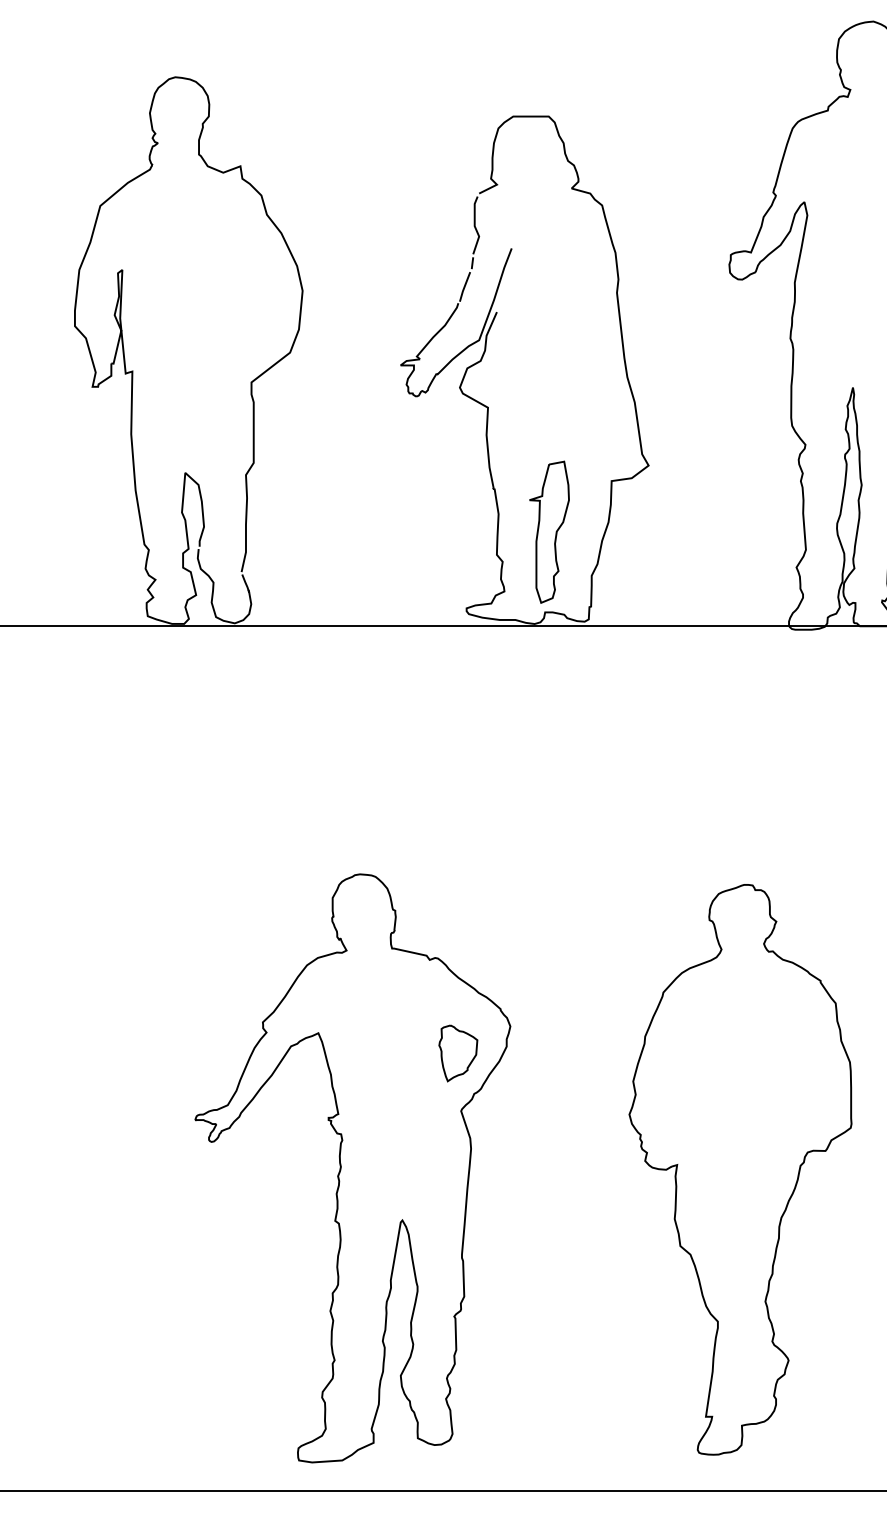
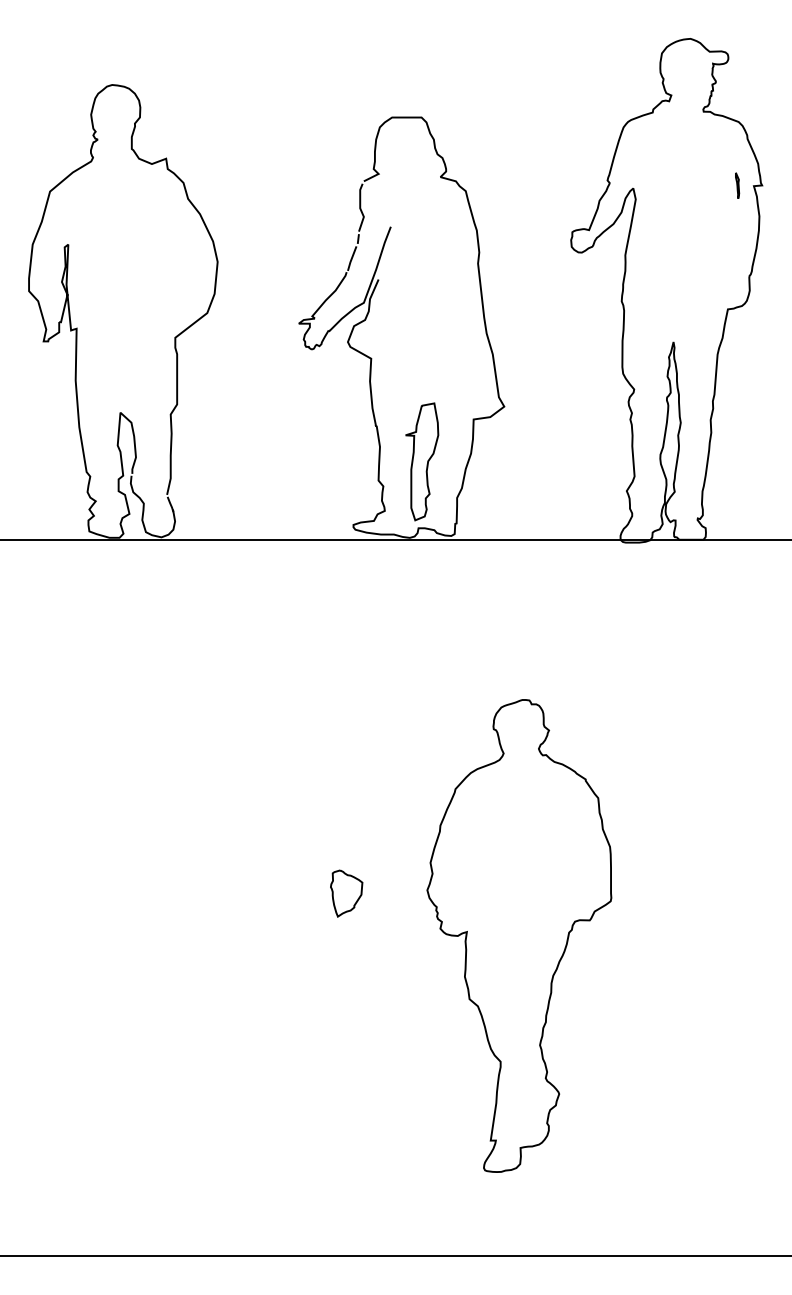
part: (353, 1167) -> (259, 988), removed
part: (740, 1169) -> (519, 935), moved

